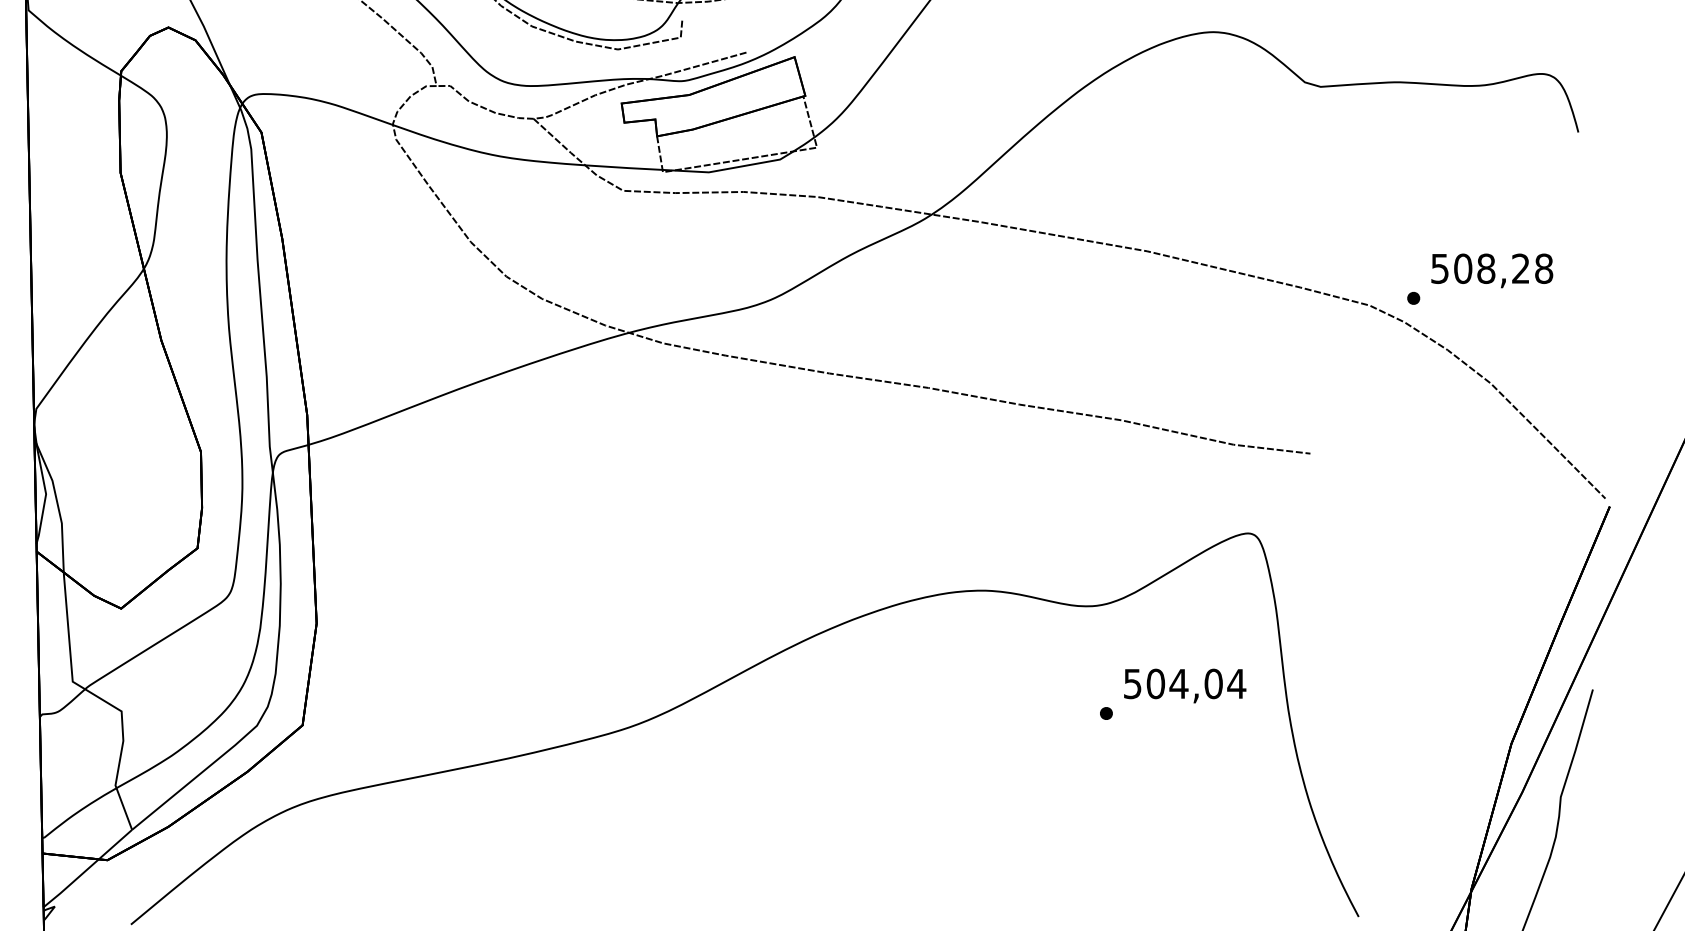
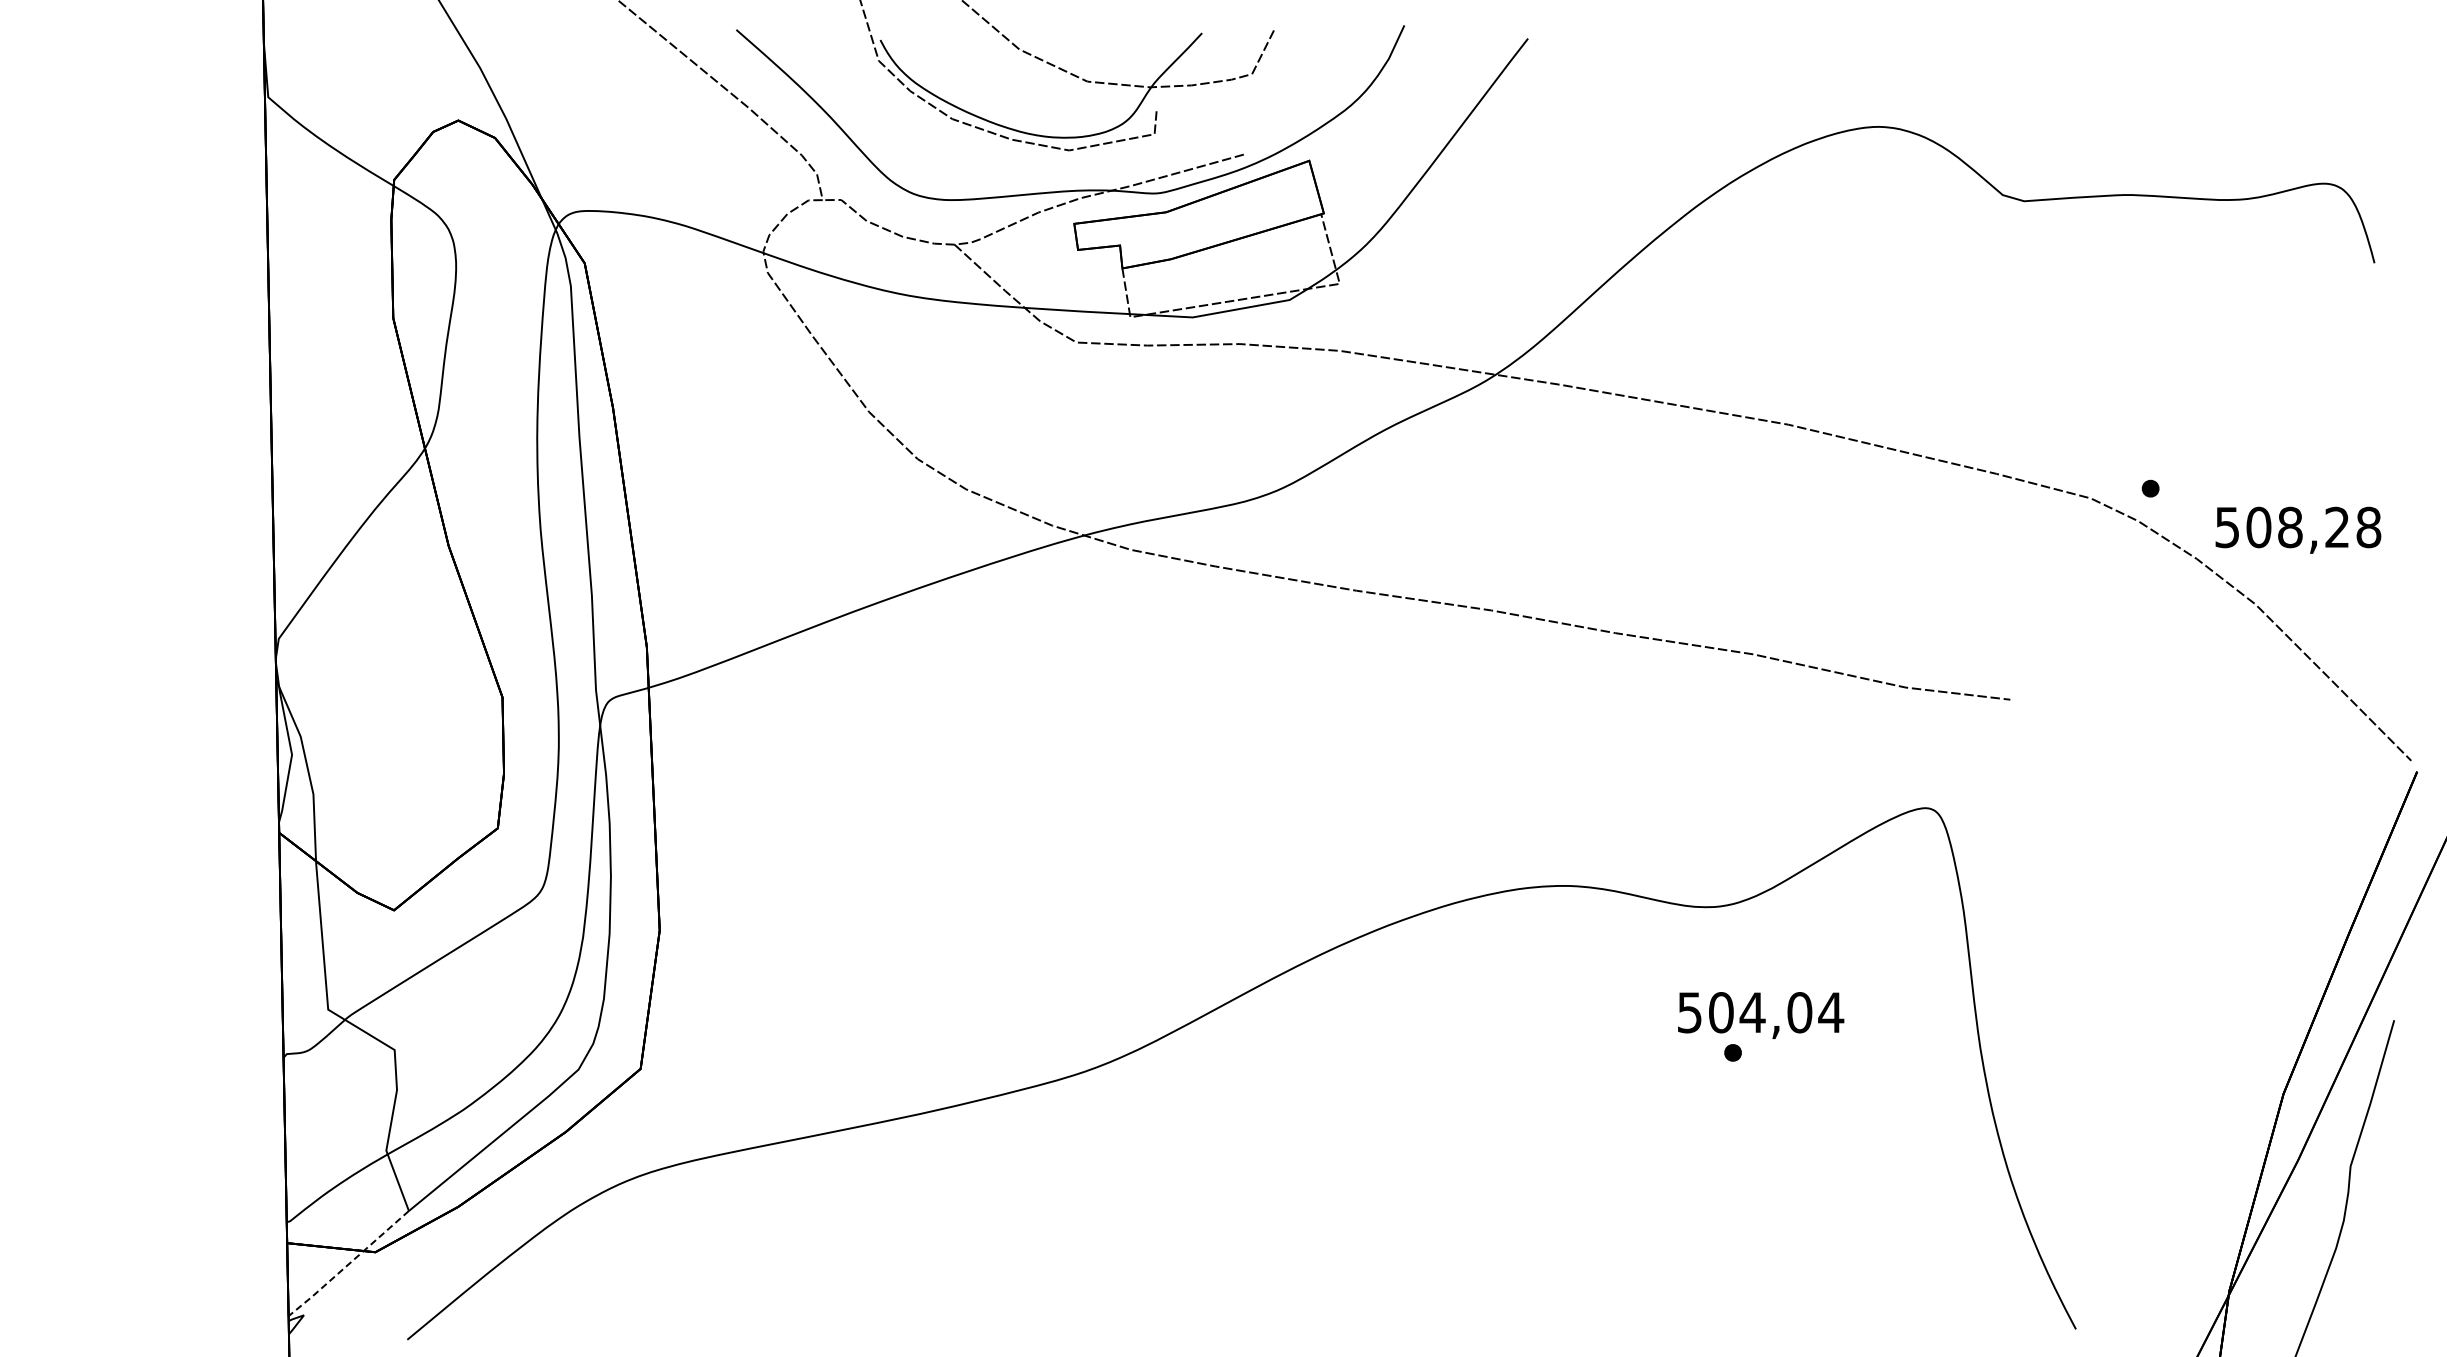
text: (1492, 270) -> (2298, 529), moved
text: (1185, 686) -> (1761, 1015), moved
line: (87, 869) -> (348, 1264), solid -> dashed

